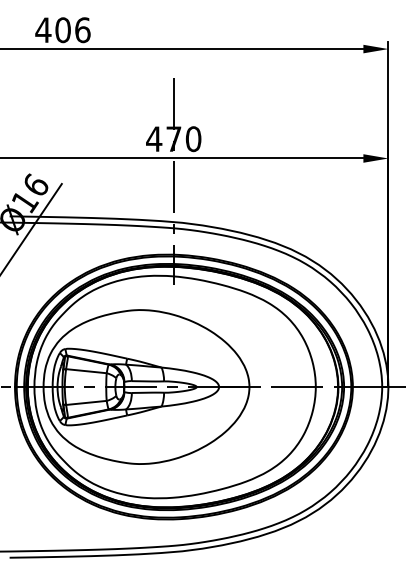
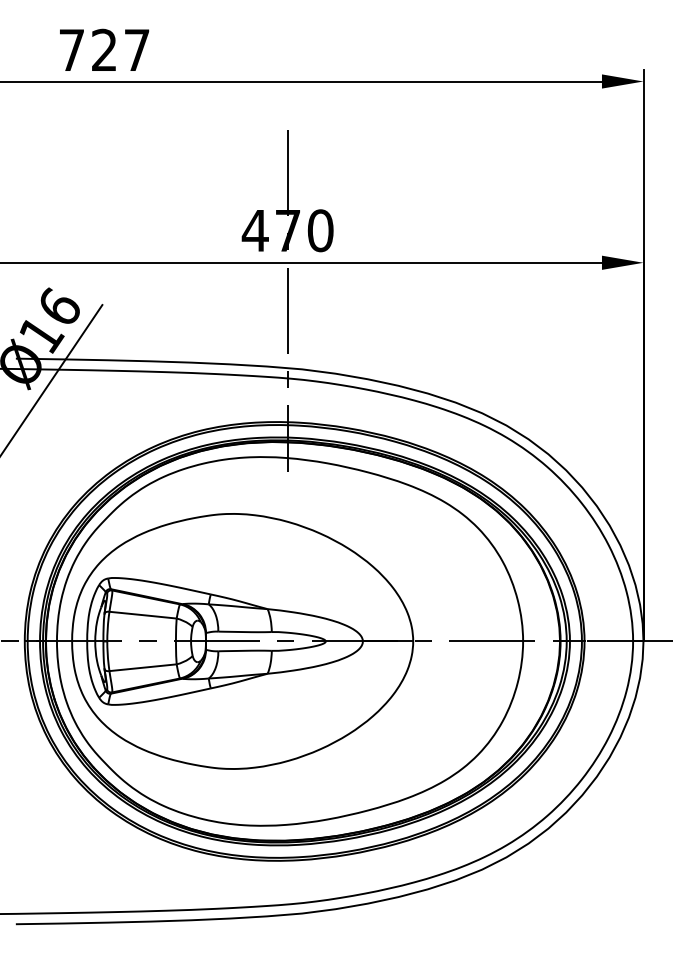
text: (62, 30) -> (103, 50), 406 -> 727

